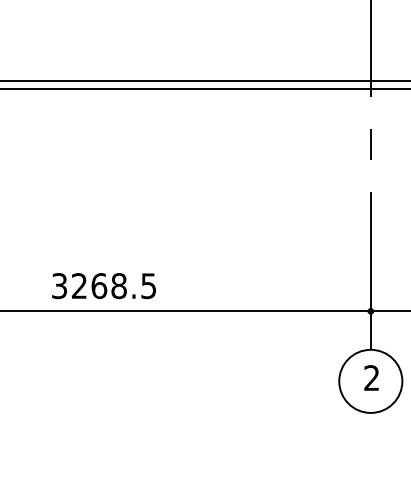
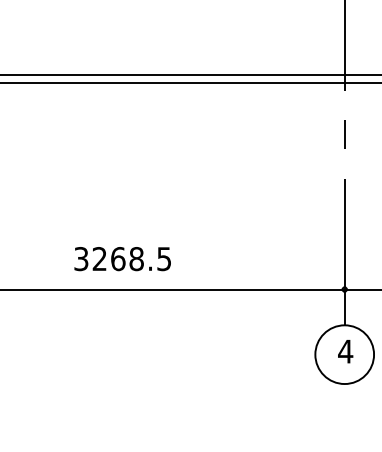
text: (103, 286) -> (122, 259), moved
text: (371, 377) -> (345, 351), 2 -> 4

